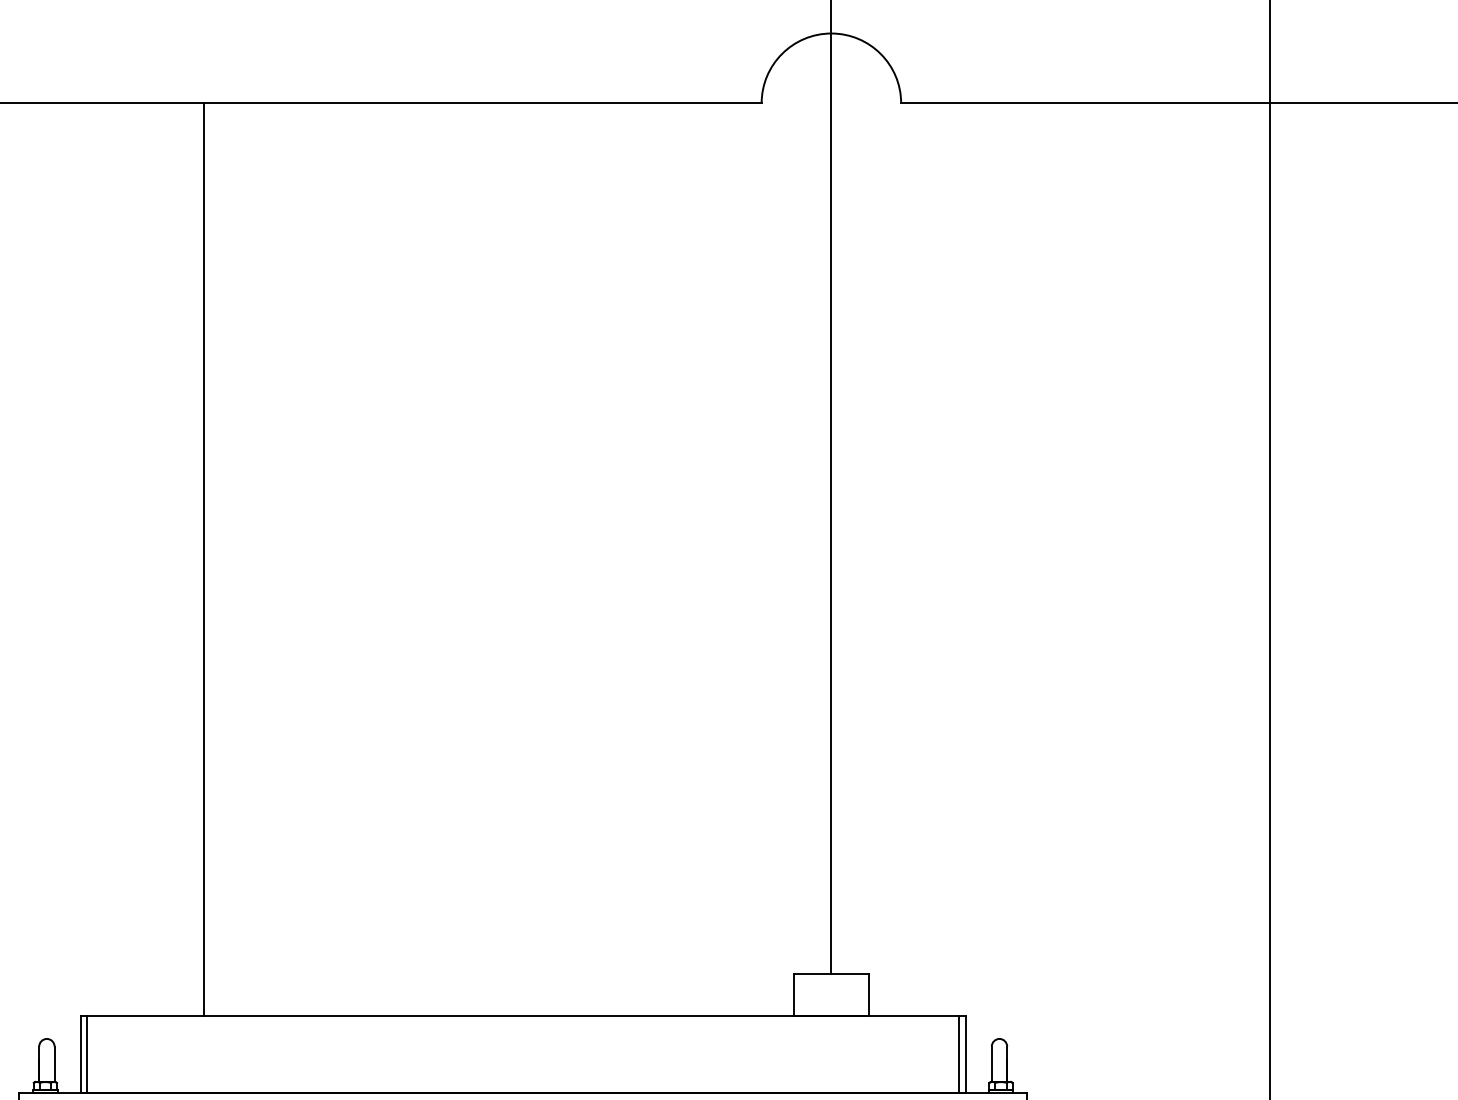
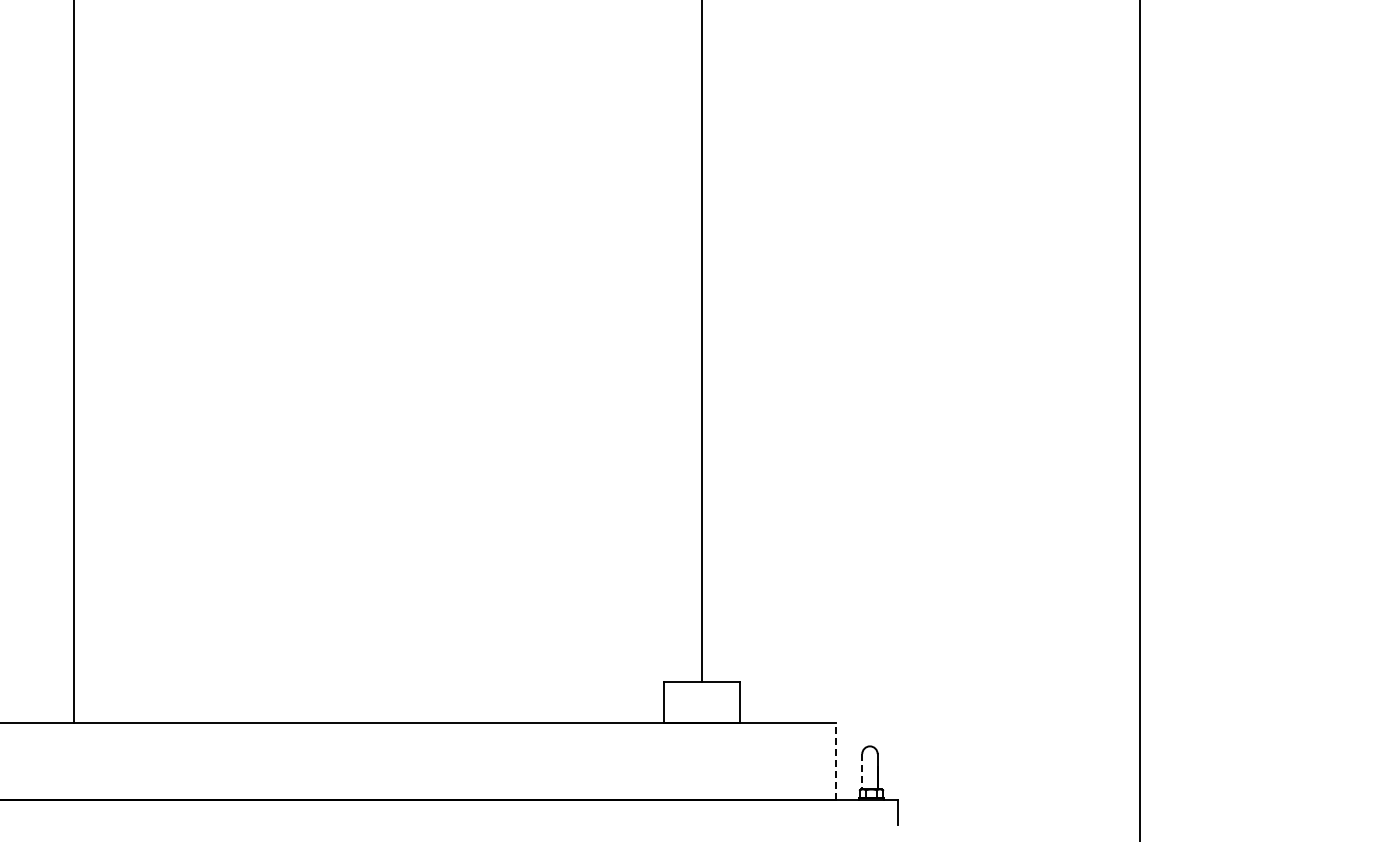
line: (959, 1053) -> (829, 760), removed
line: (965, 1054) -> (835, 761), solid -> dashed
line: (991, 1064) -> (861, 771), solid -> dashed

